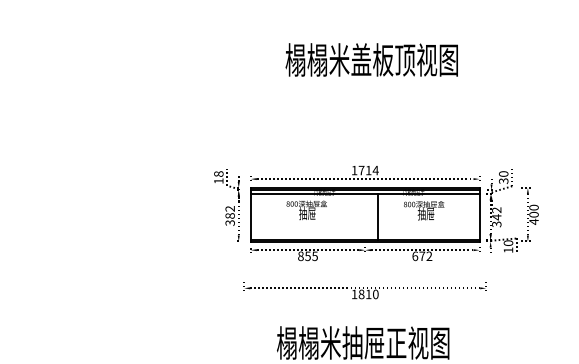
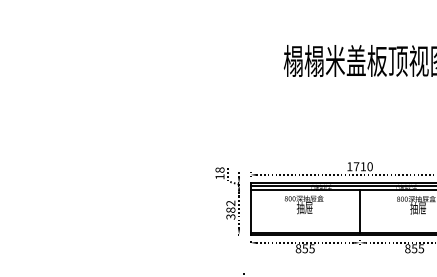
text: (375, 170) -> (369, 166), 1714 -> 1710
line: (378, 217) -> (360, 211), moved
text: (422, 256) -> (414, 248), 672 -> 855

